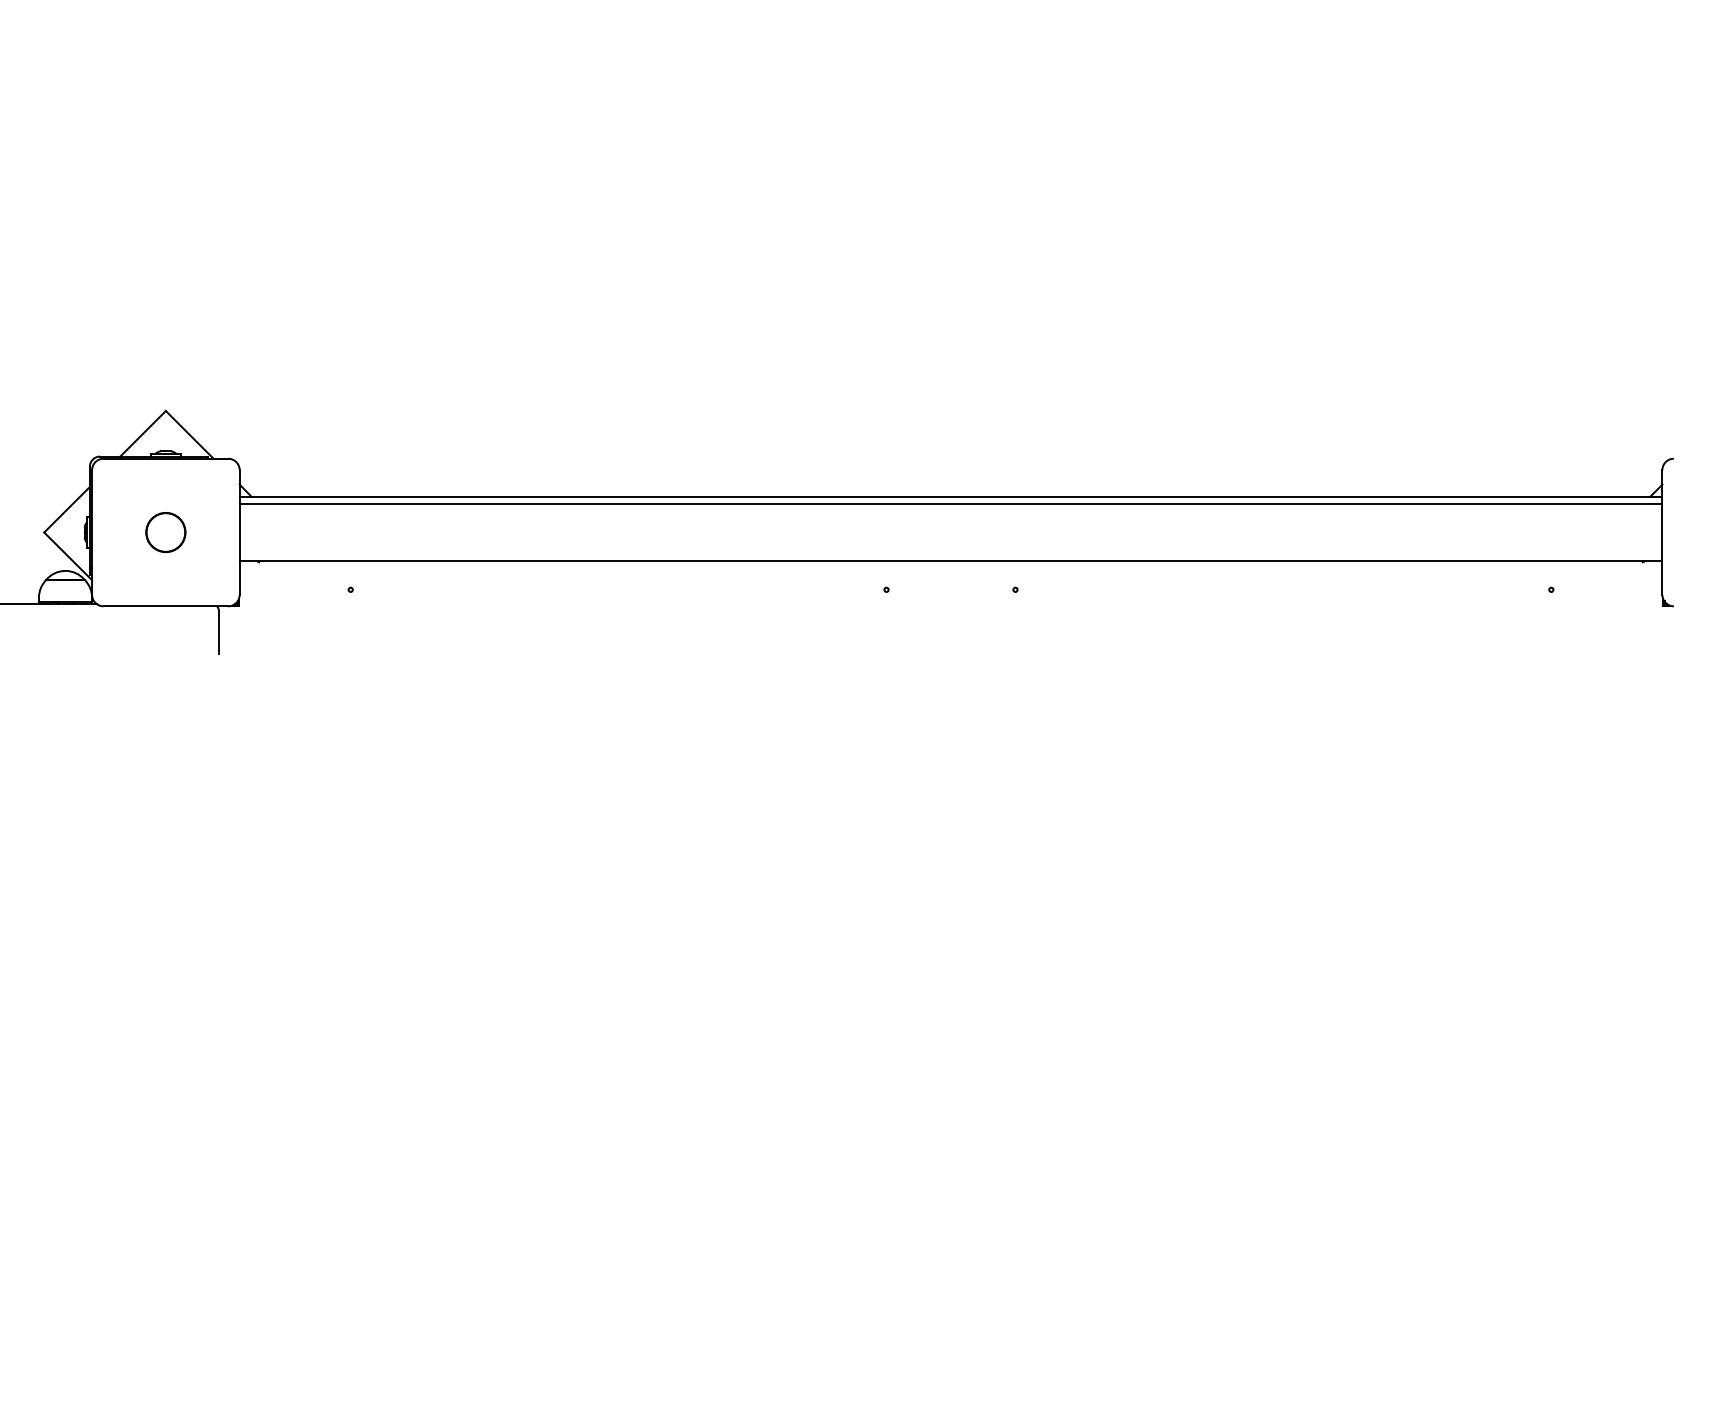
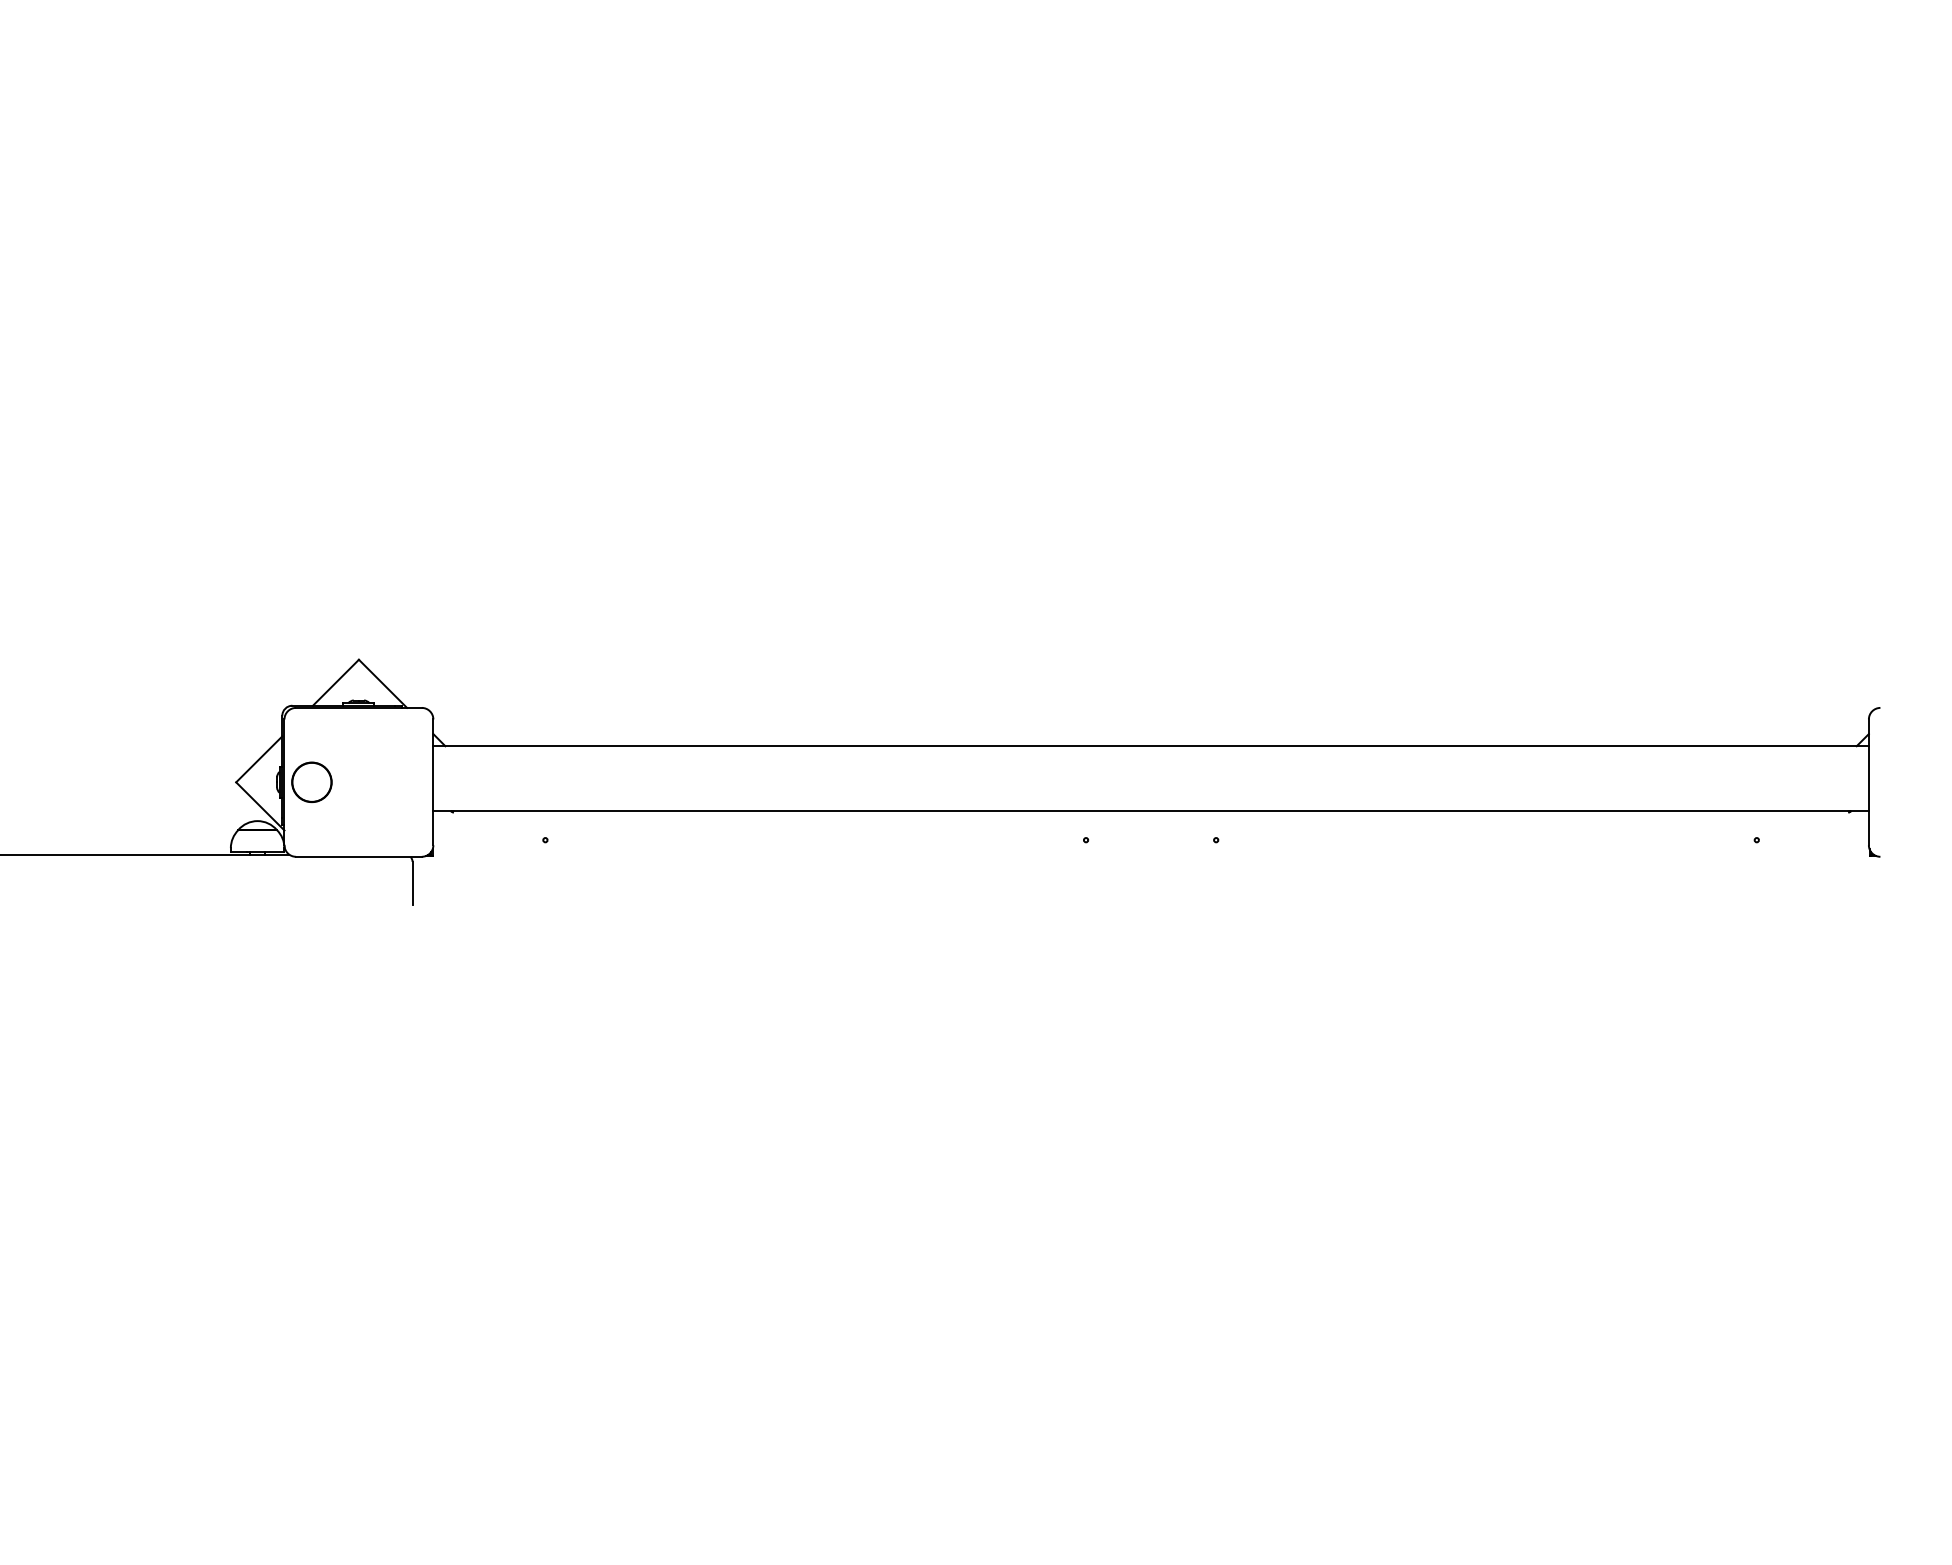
line: (950, 503) -> (1150, 753), removed
circle: (165, 531) -> (311, 781), moved

